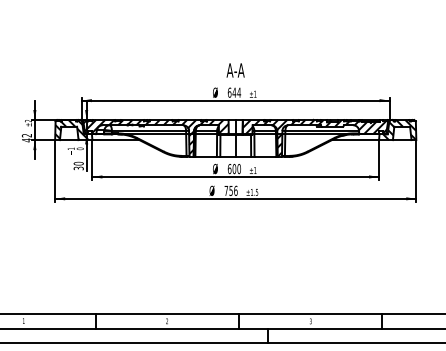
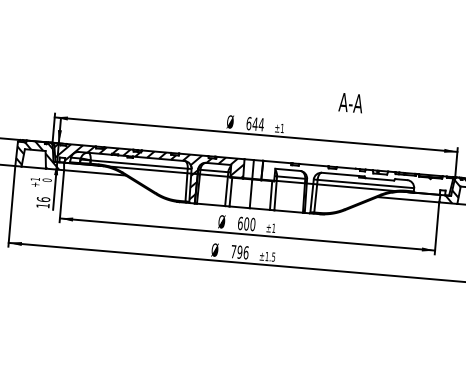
text: (235, 70) -> (350, 103), moved
hatch: (314, 138) -> (354, 193), removed
text: (78, 165) -> (43, 201), 30 -> 16
text: (230, 190) -> (239, 251), 756 -> 796

